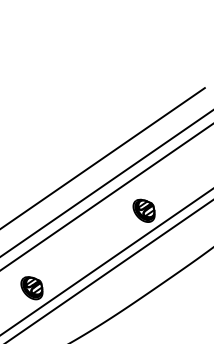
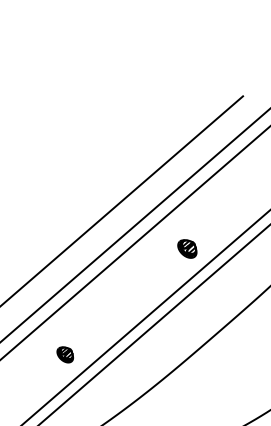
part: (144, 210) -> (187, 248), size x0.7
part: (32, 287) -> (65, 354), size x0.6

